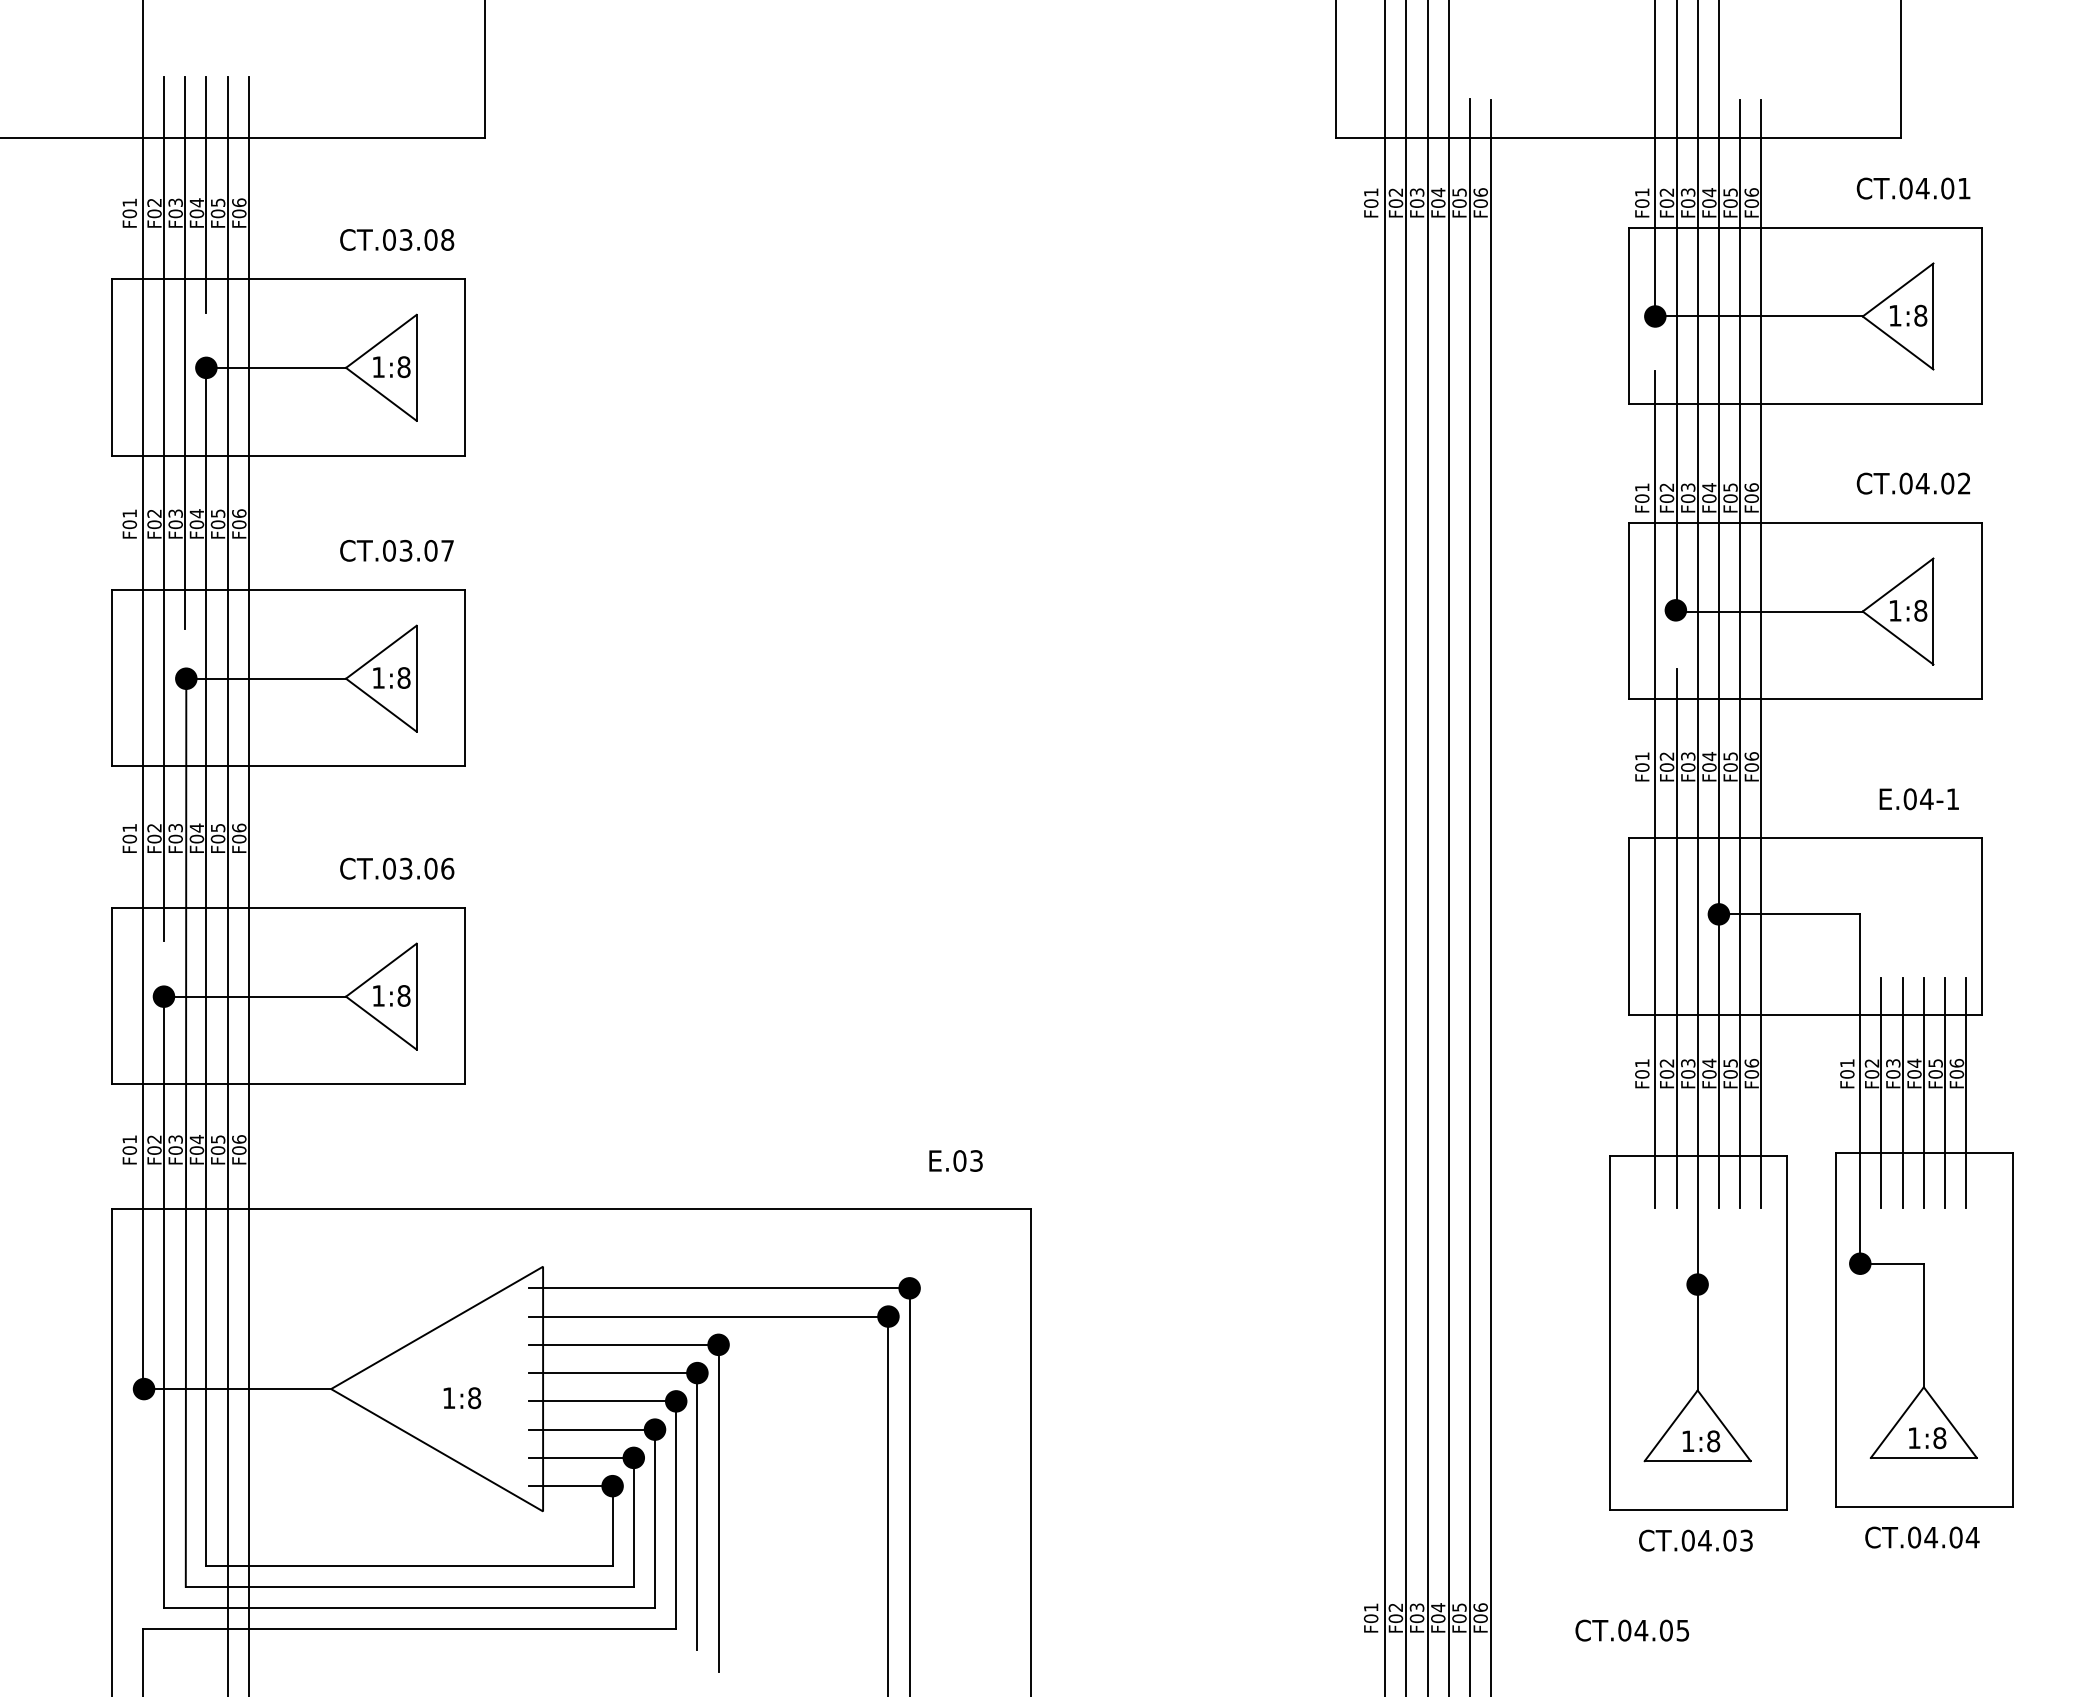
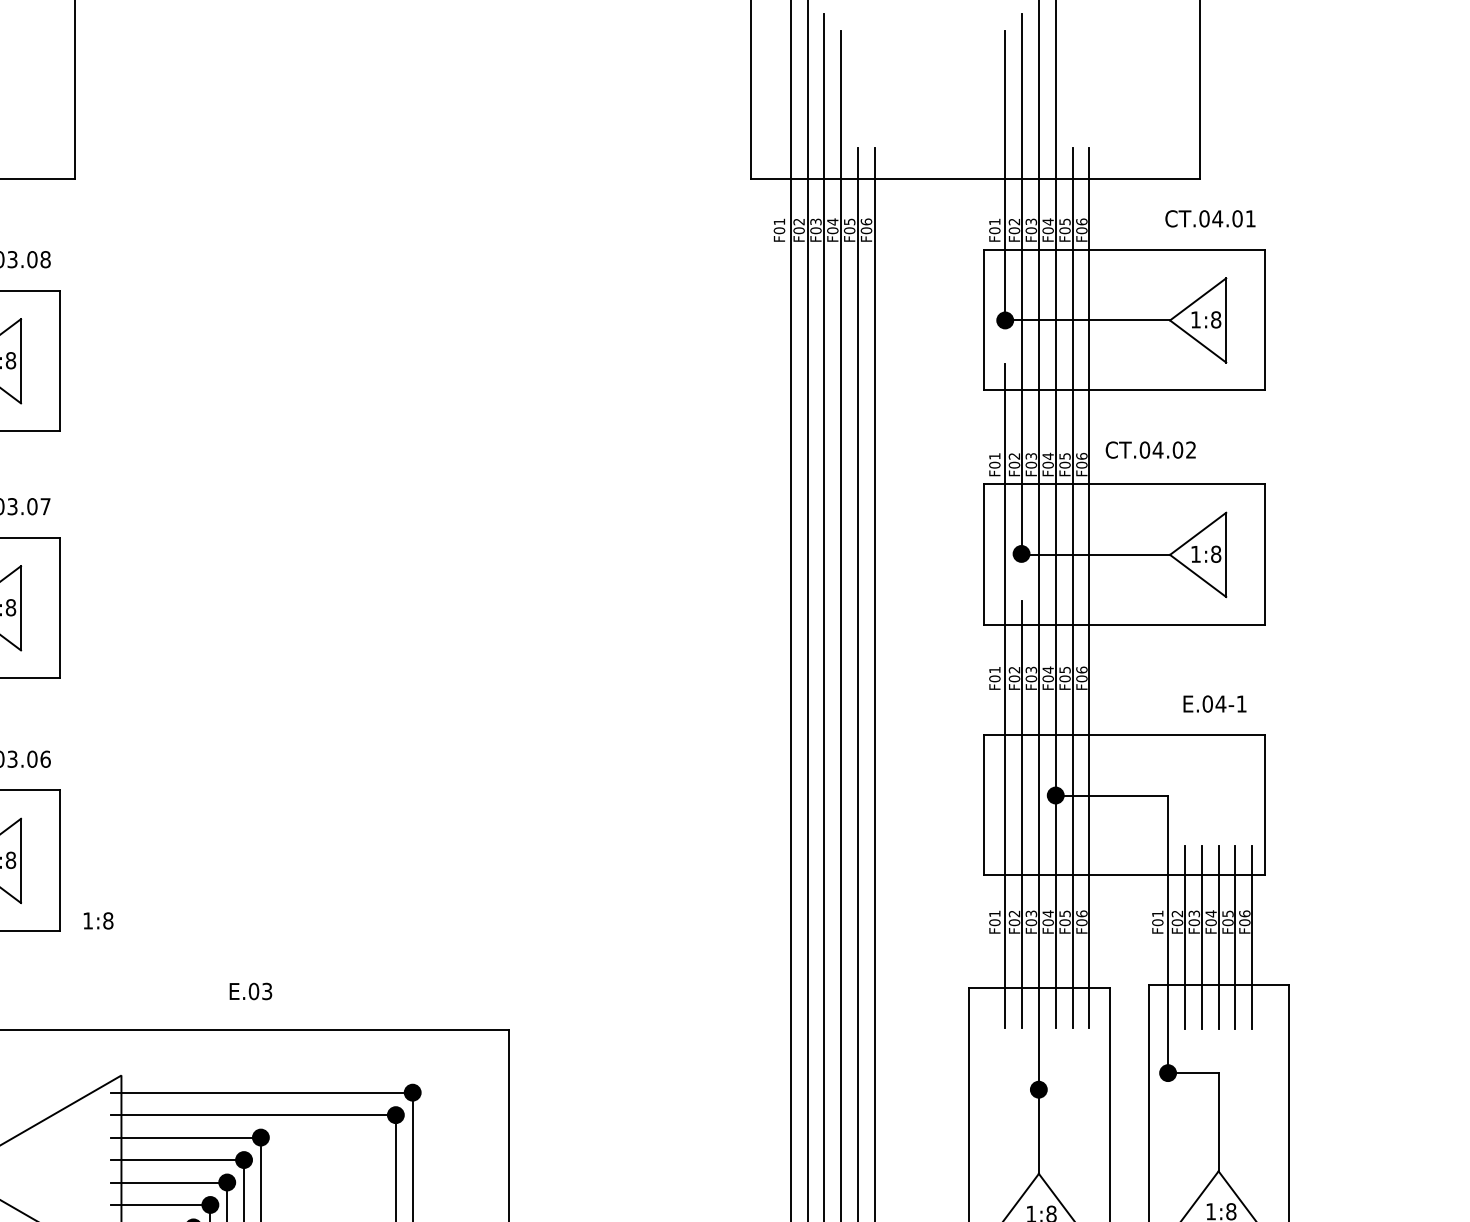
text: (1913, 483) -> (1150, 449), moved
text: (955, 1160) -> (250, 991), moved
text: (462, 1398) -> (98, 921), moved

